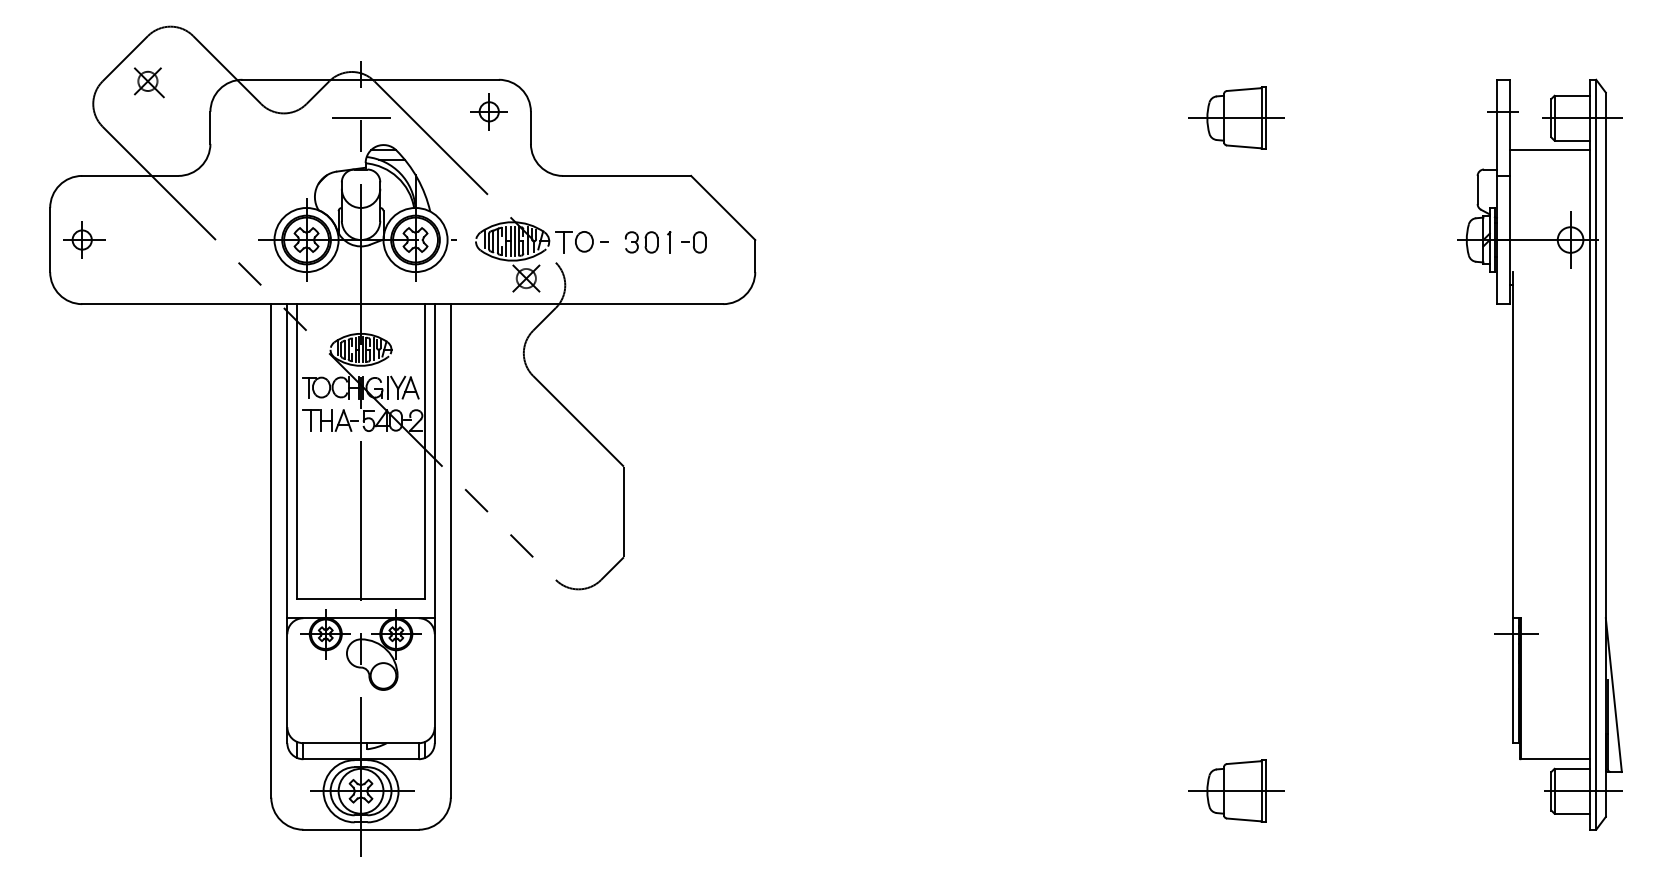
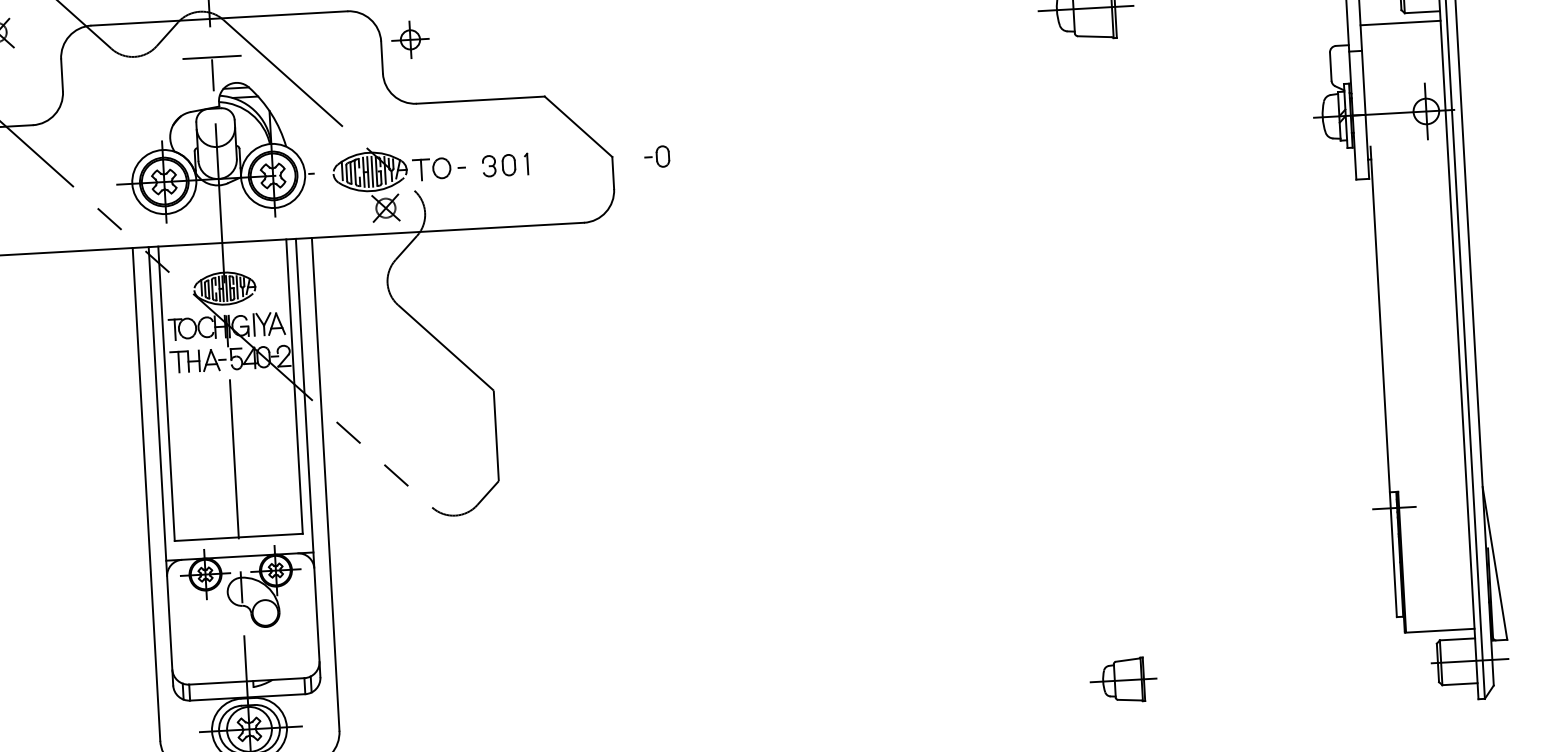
part: (488, 111) -> (409, 39), moved
part: (693, 242) -> (656, 156), moved
part: (1236, 790) -> (1123, 679), size x0.7

